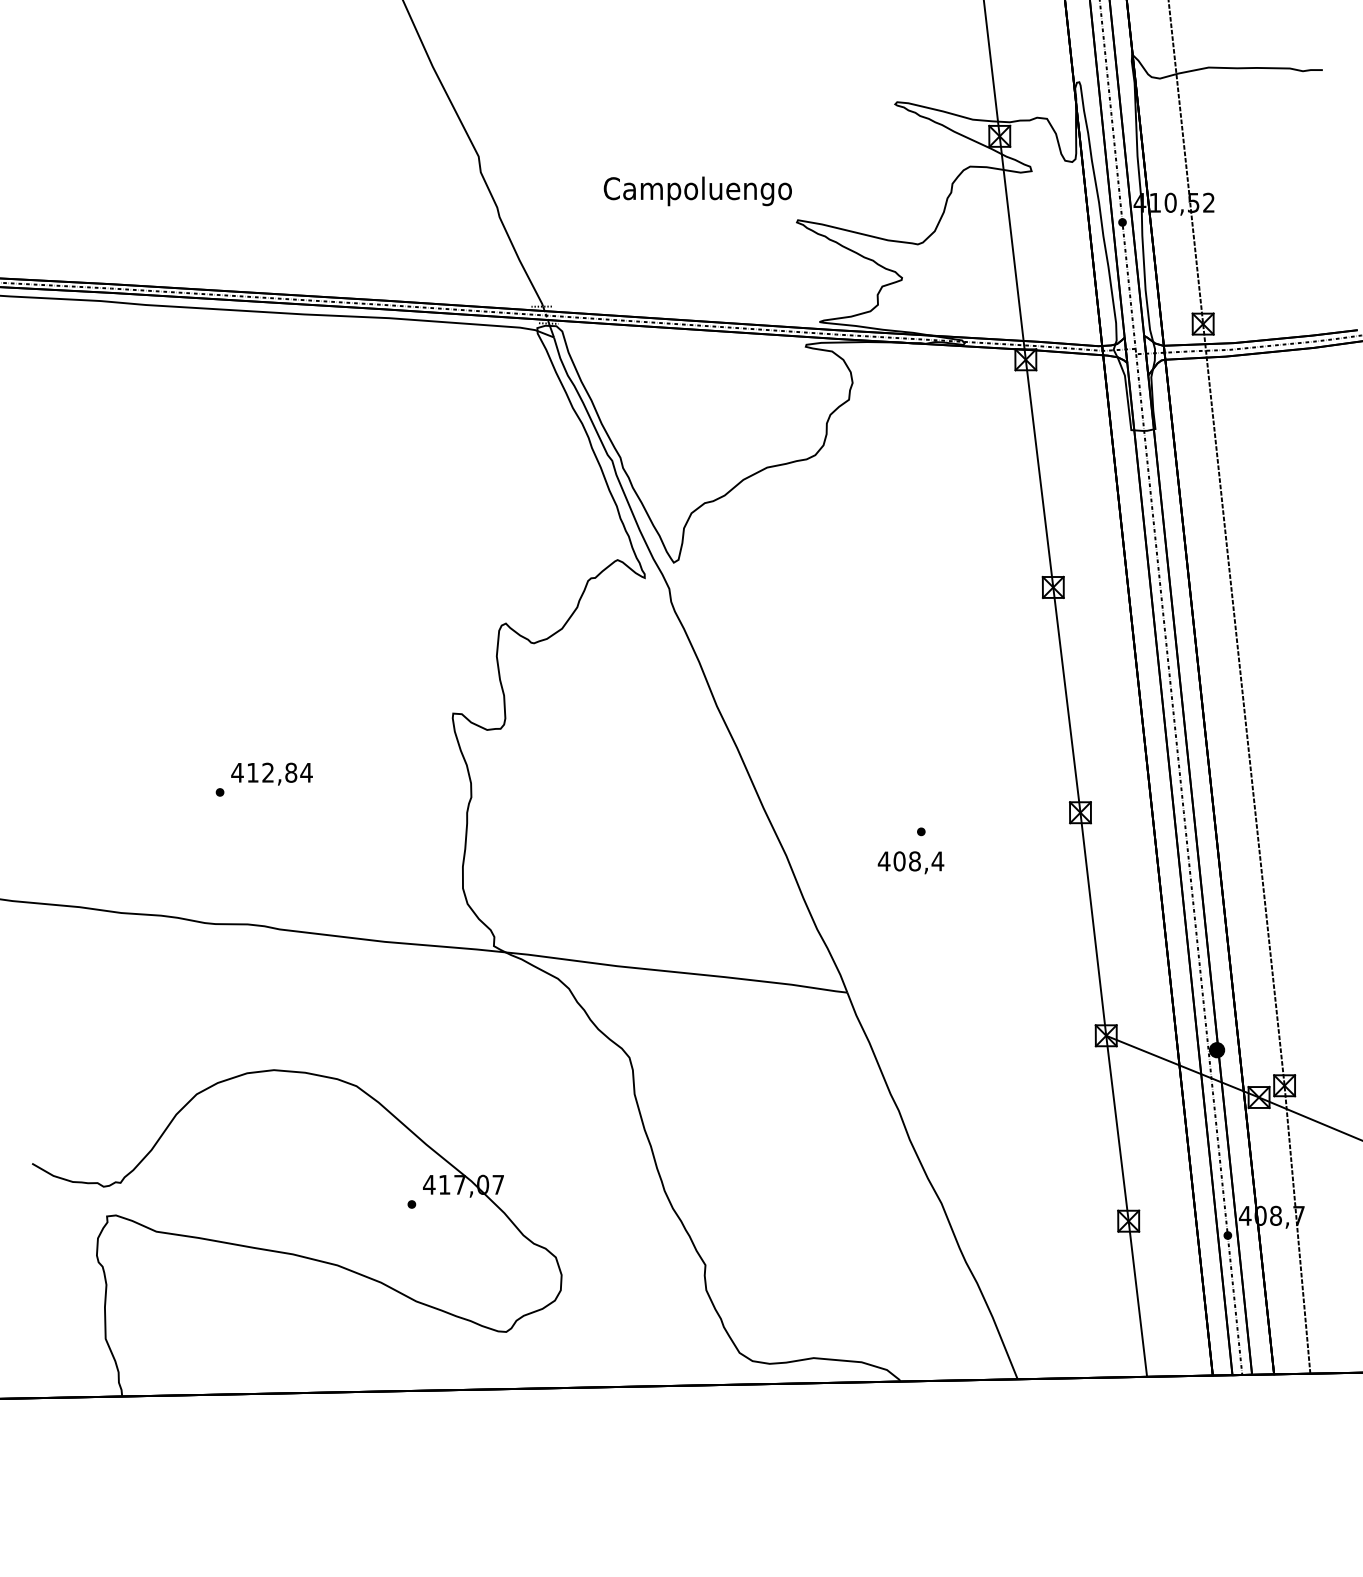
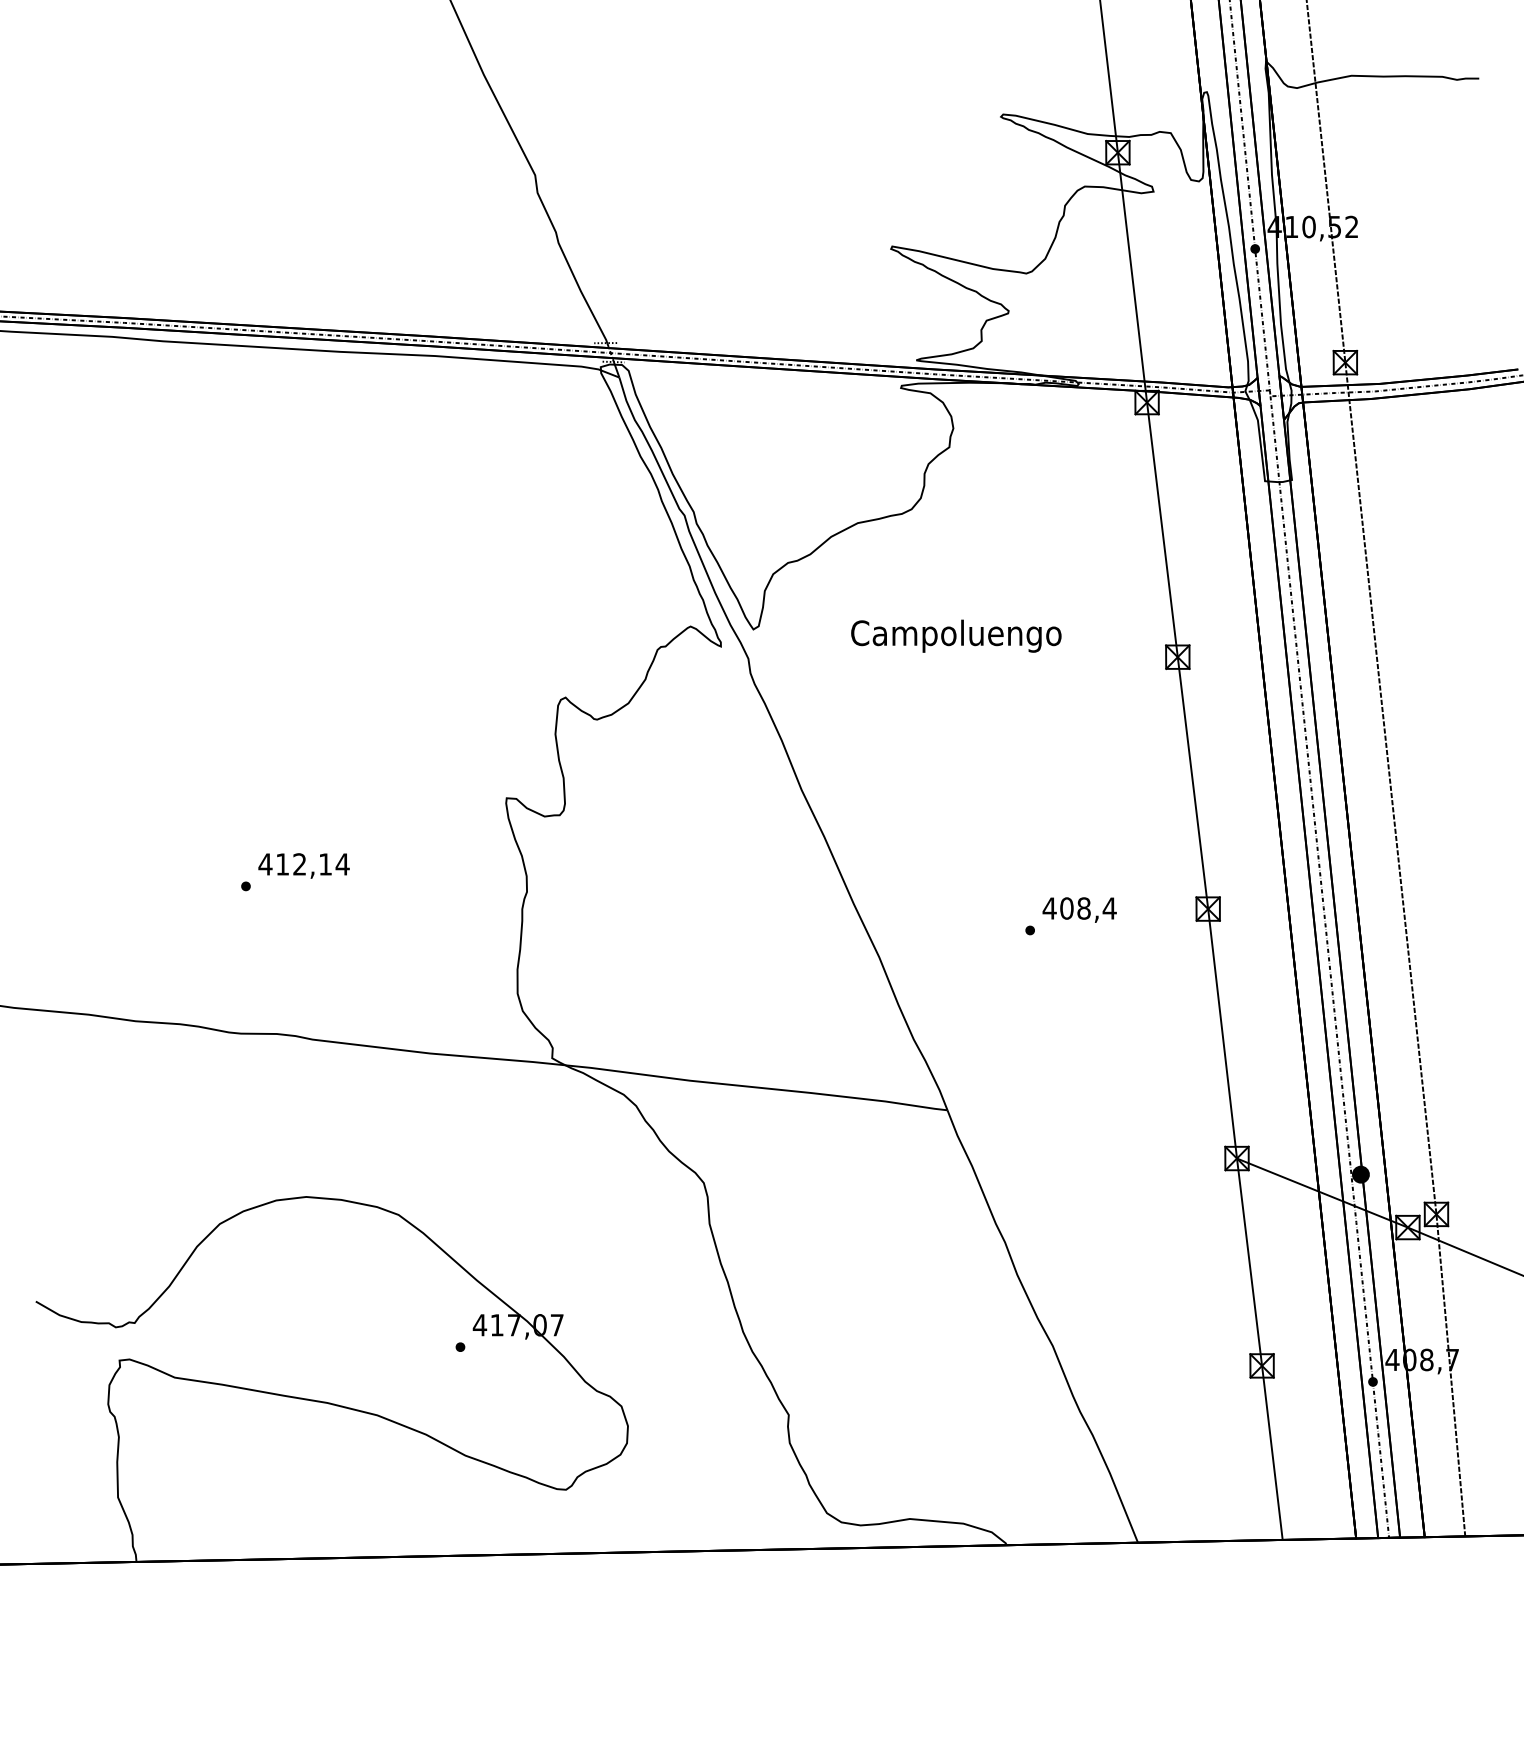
text: (698, 190) -> (956, 635), moved
text: (291, 772) -> (325, 864), 412,84 -> 412,14
text: (910, 862) -> (1079, 909), moved

